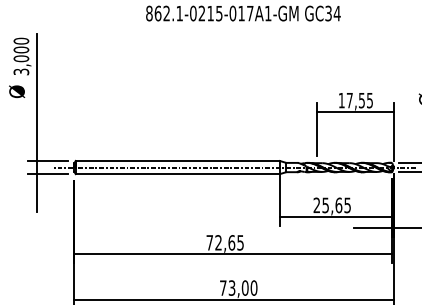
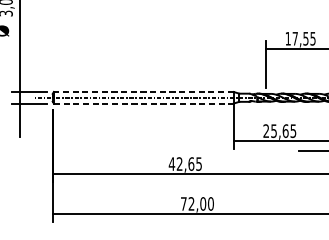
line: (177, 160) -> (143, 91), solid -> dashed
line: (178, 174) -> (144, 103), solid -> dashed
text: (209, 242) -> (171, 163), 72,65 -> 42,65
text: (231, 287) -> (191, 203), 73,00 -> 72,00

